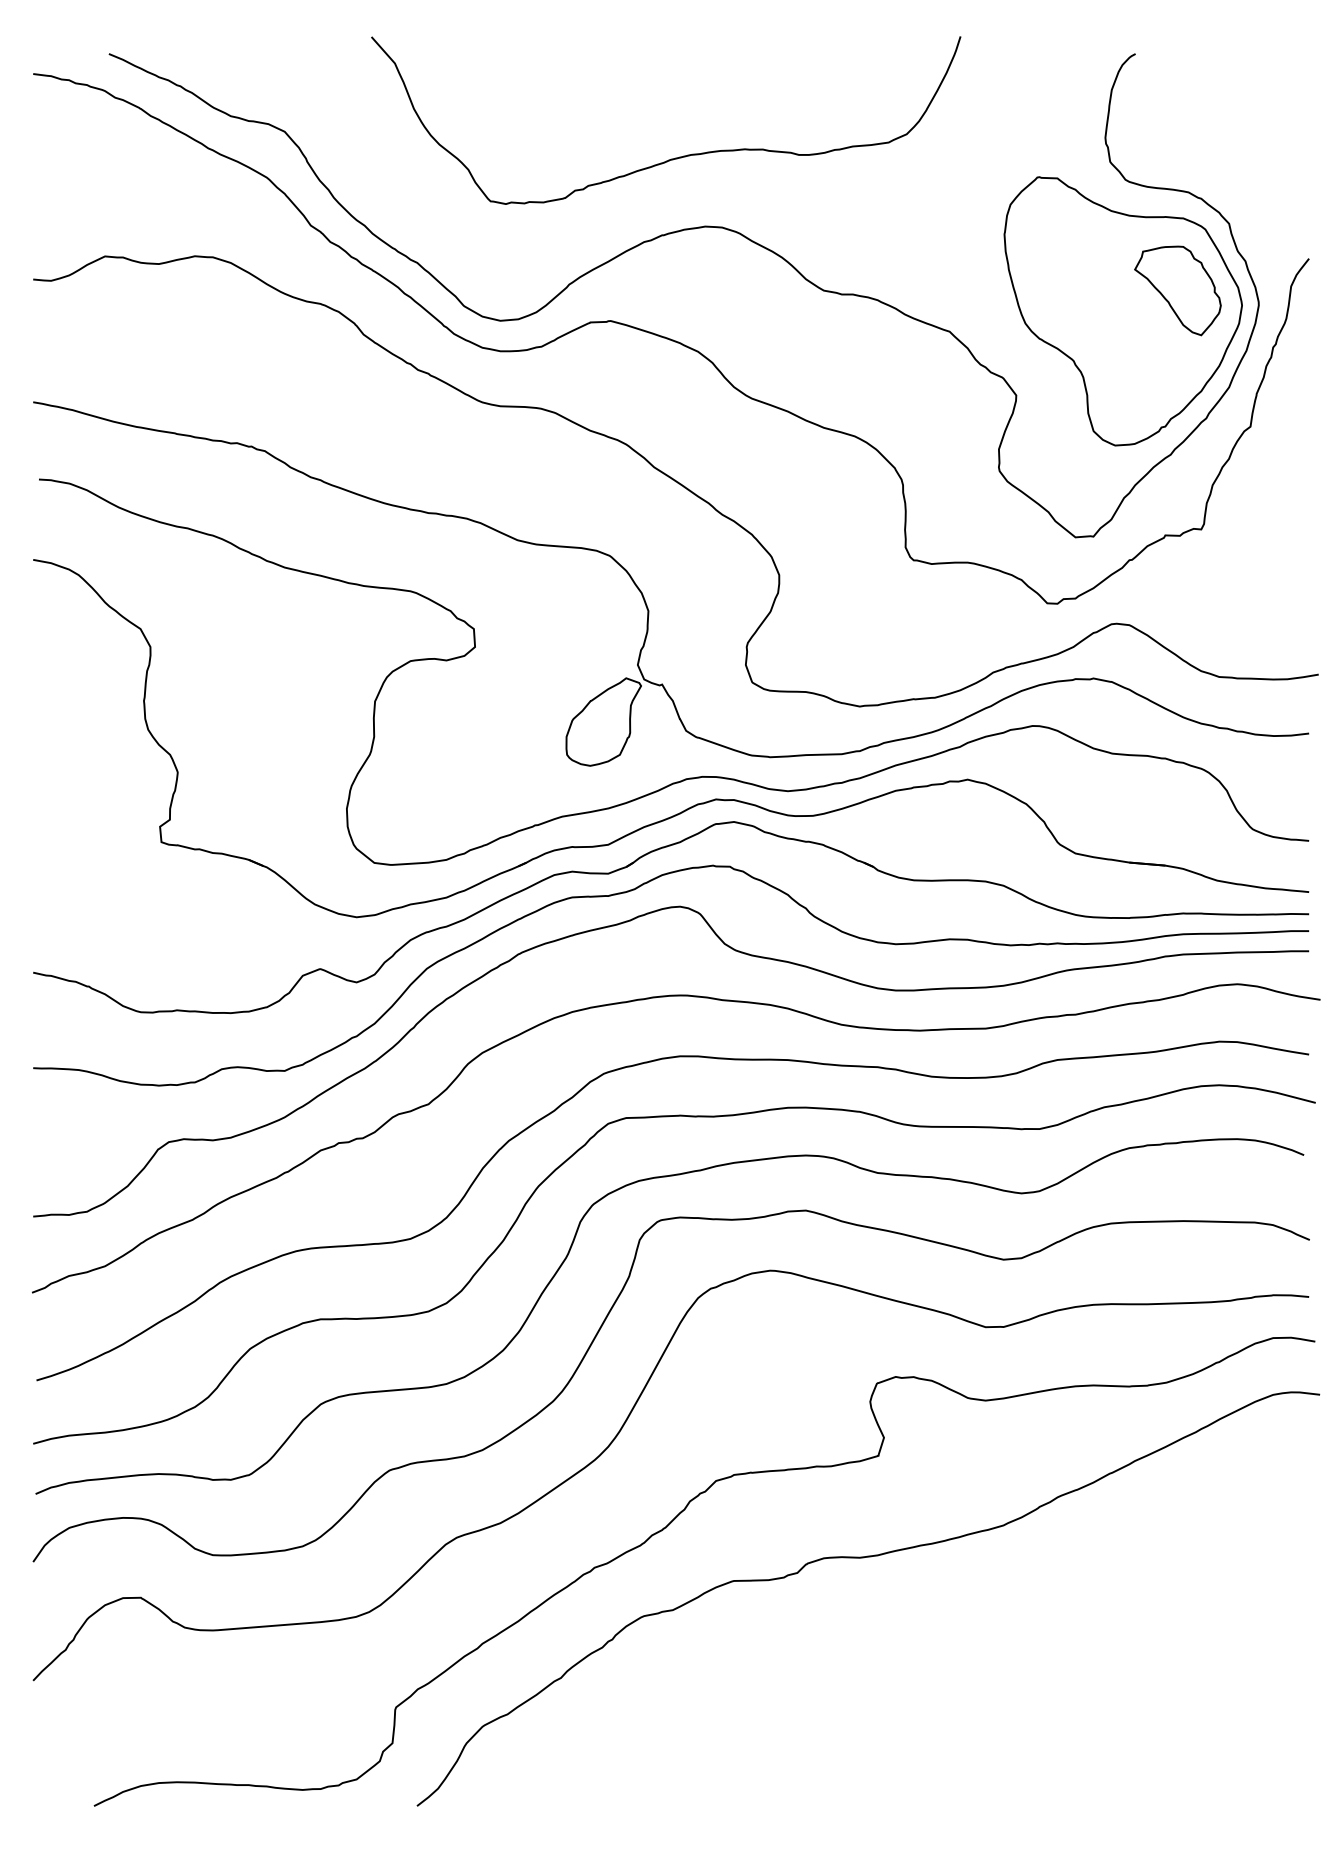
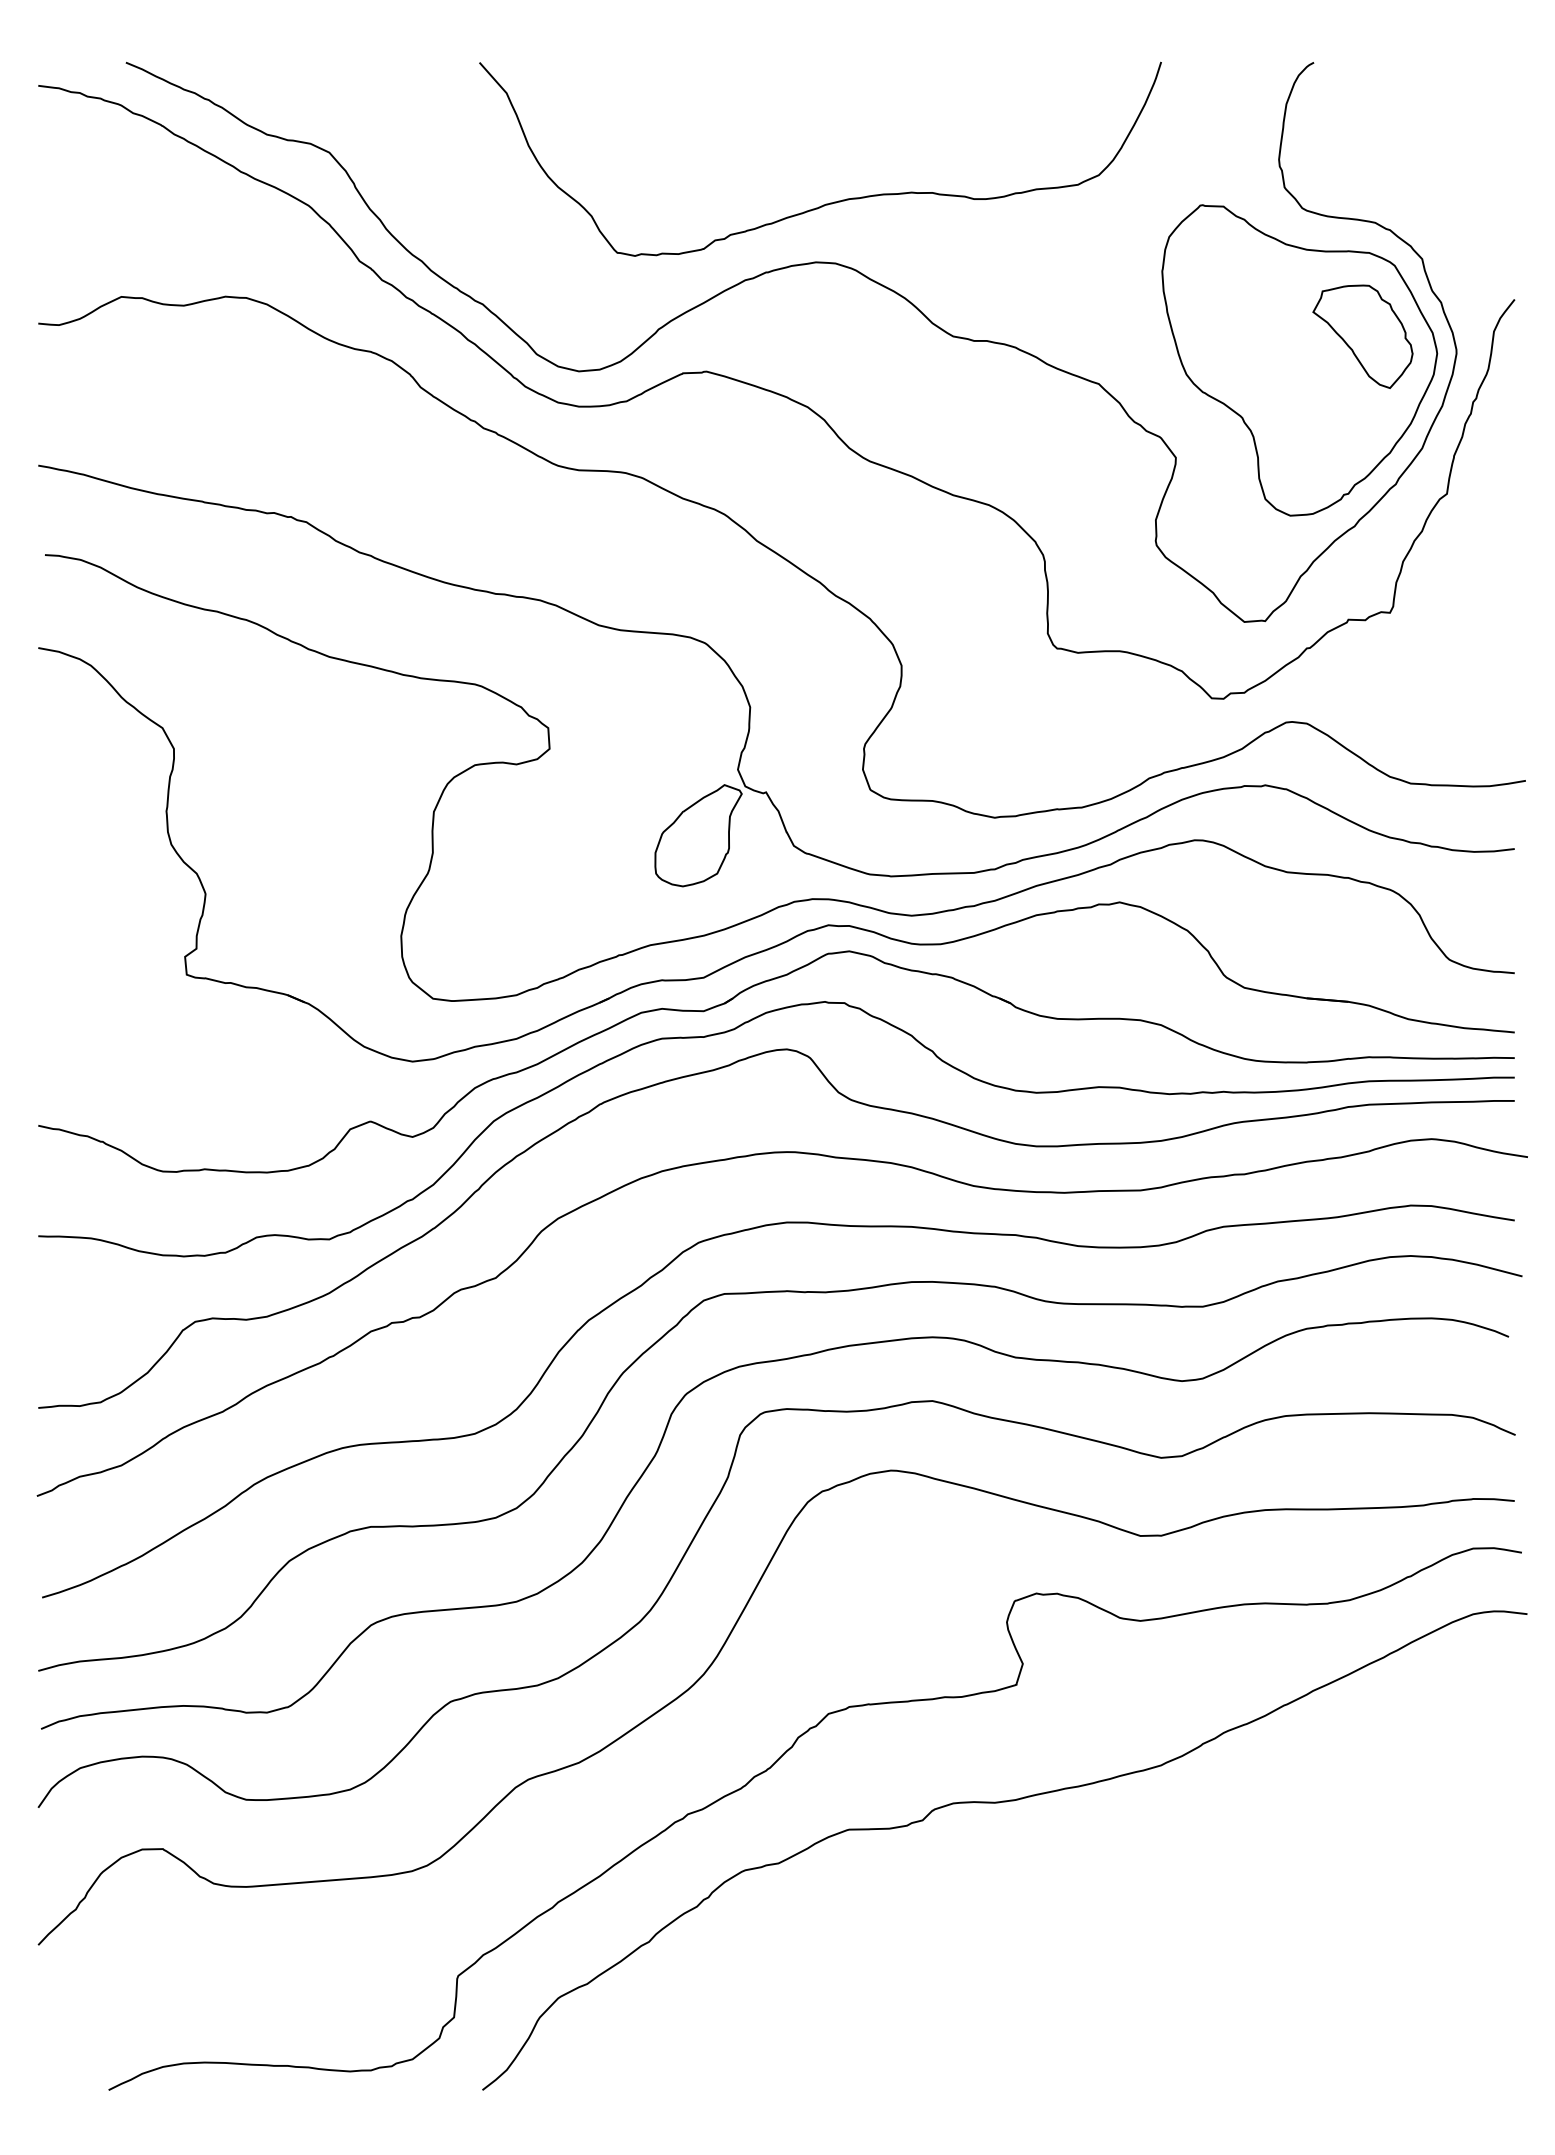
curve: (675, 157) -> (831, 202), moved

